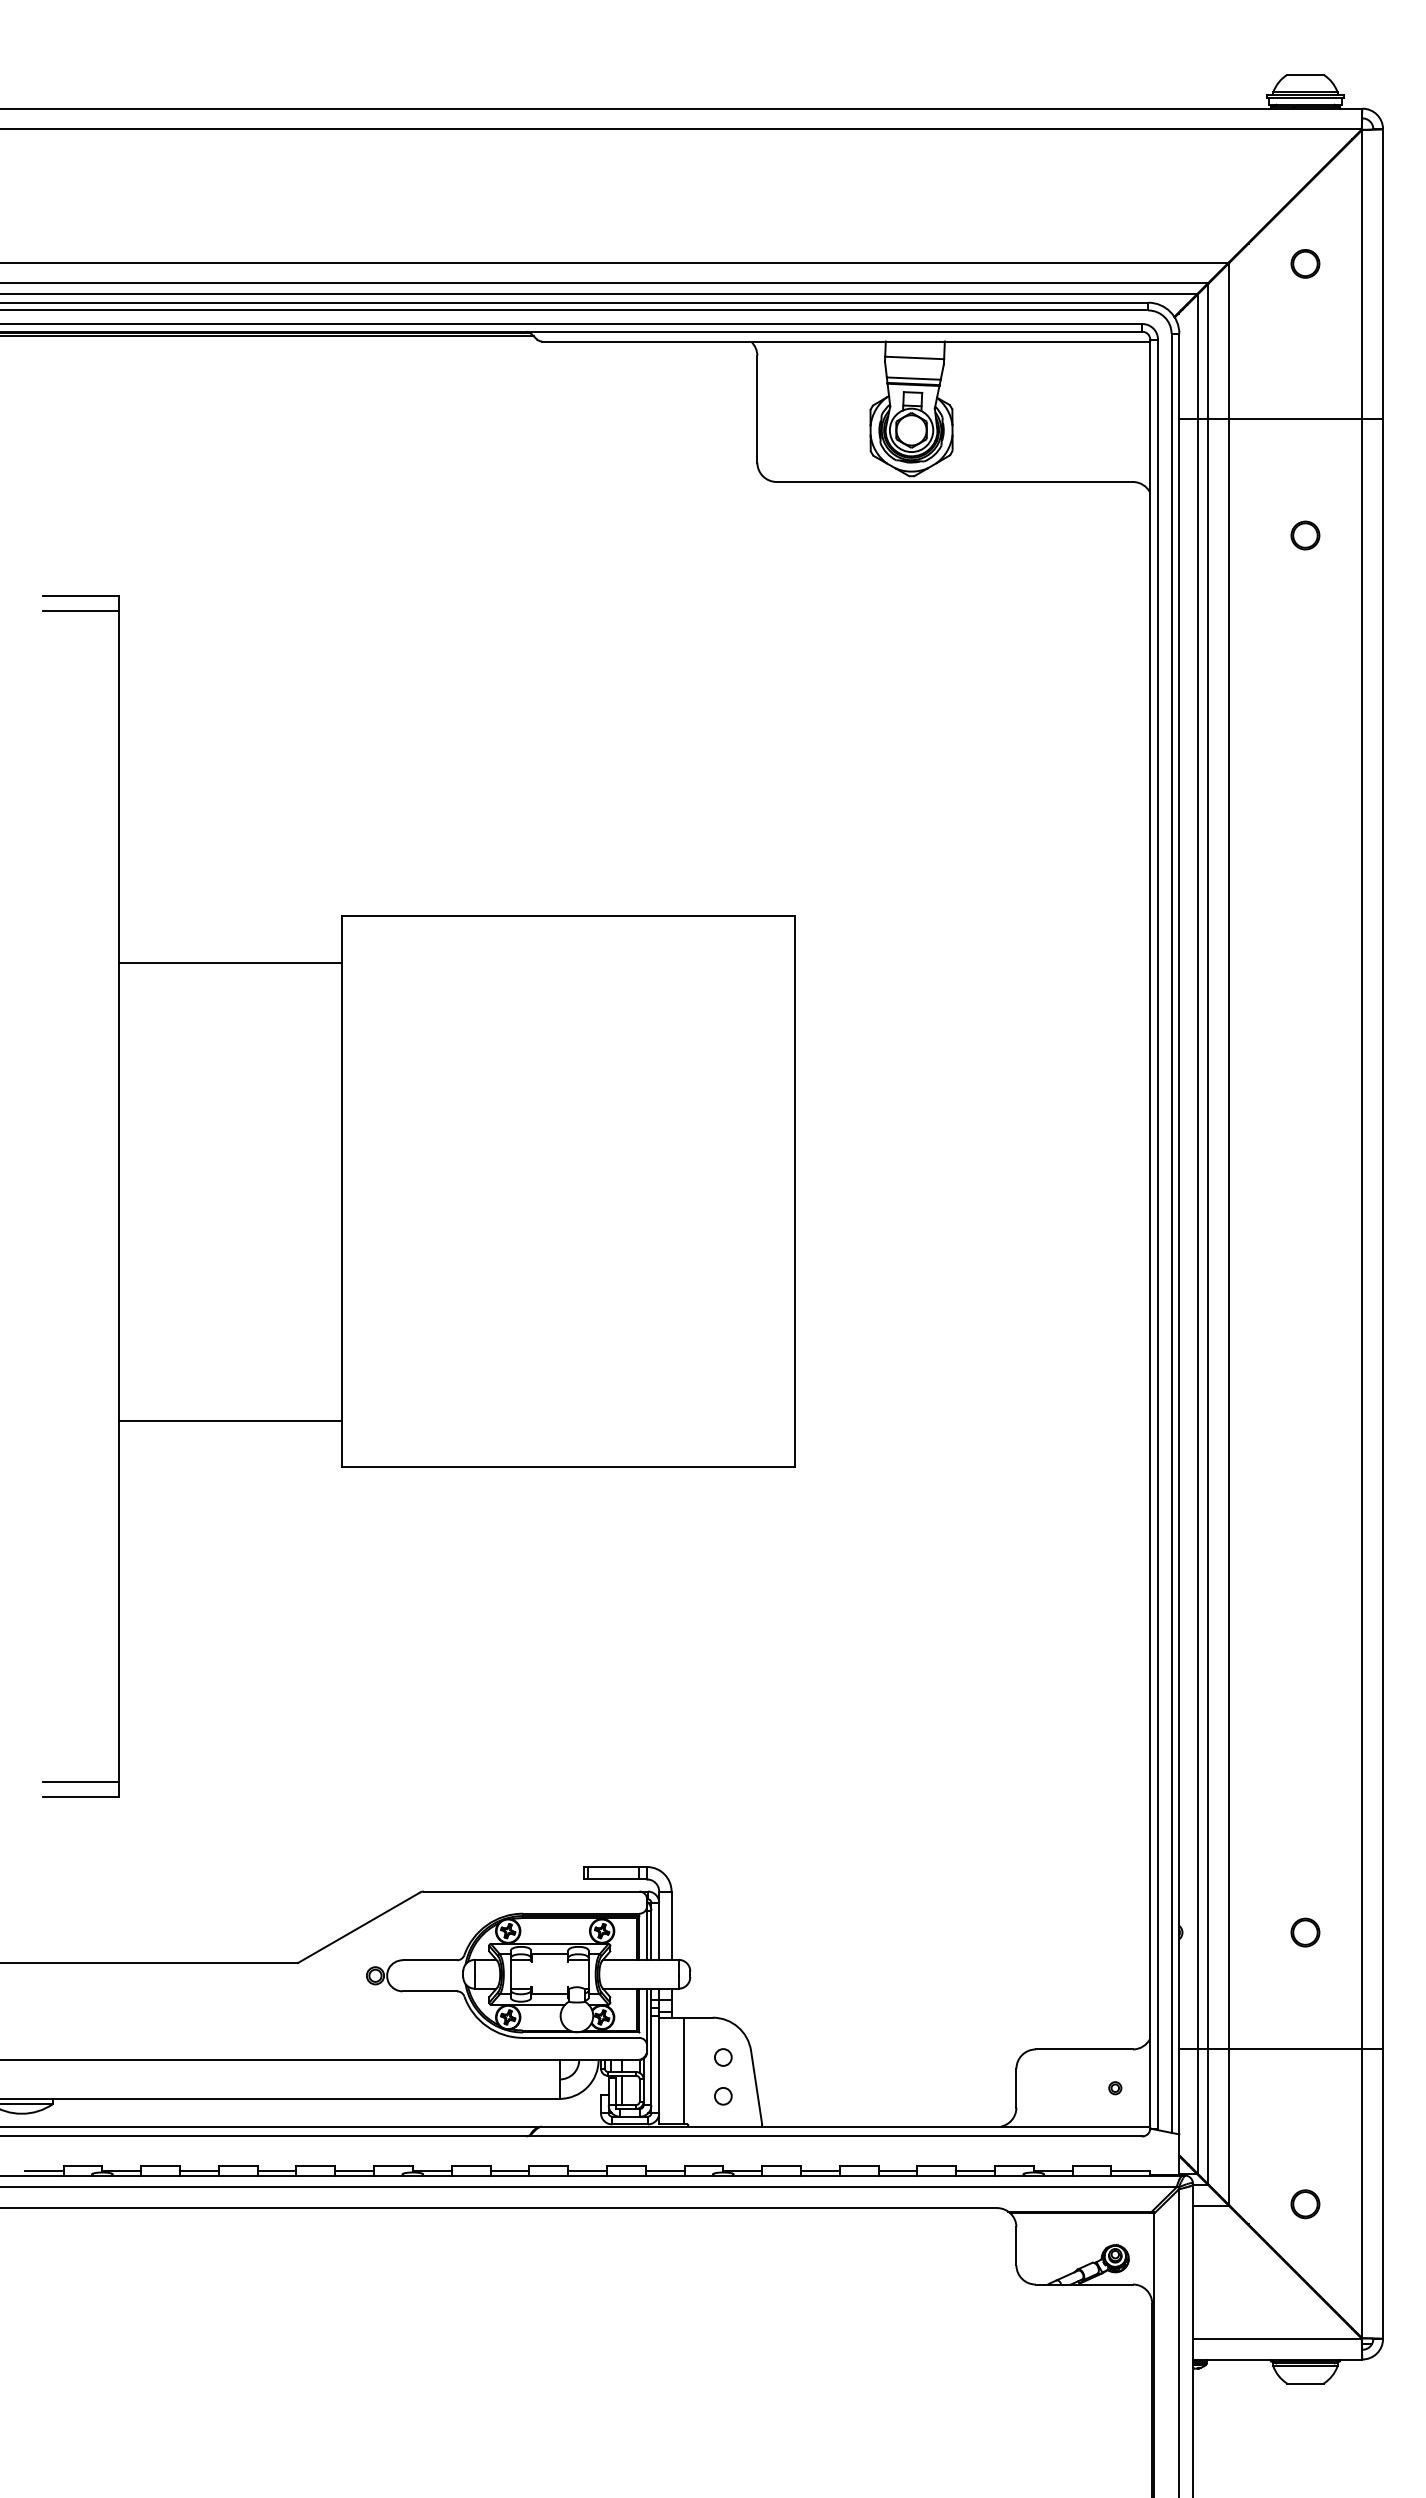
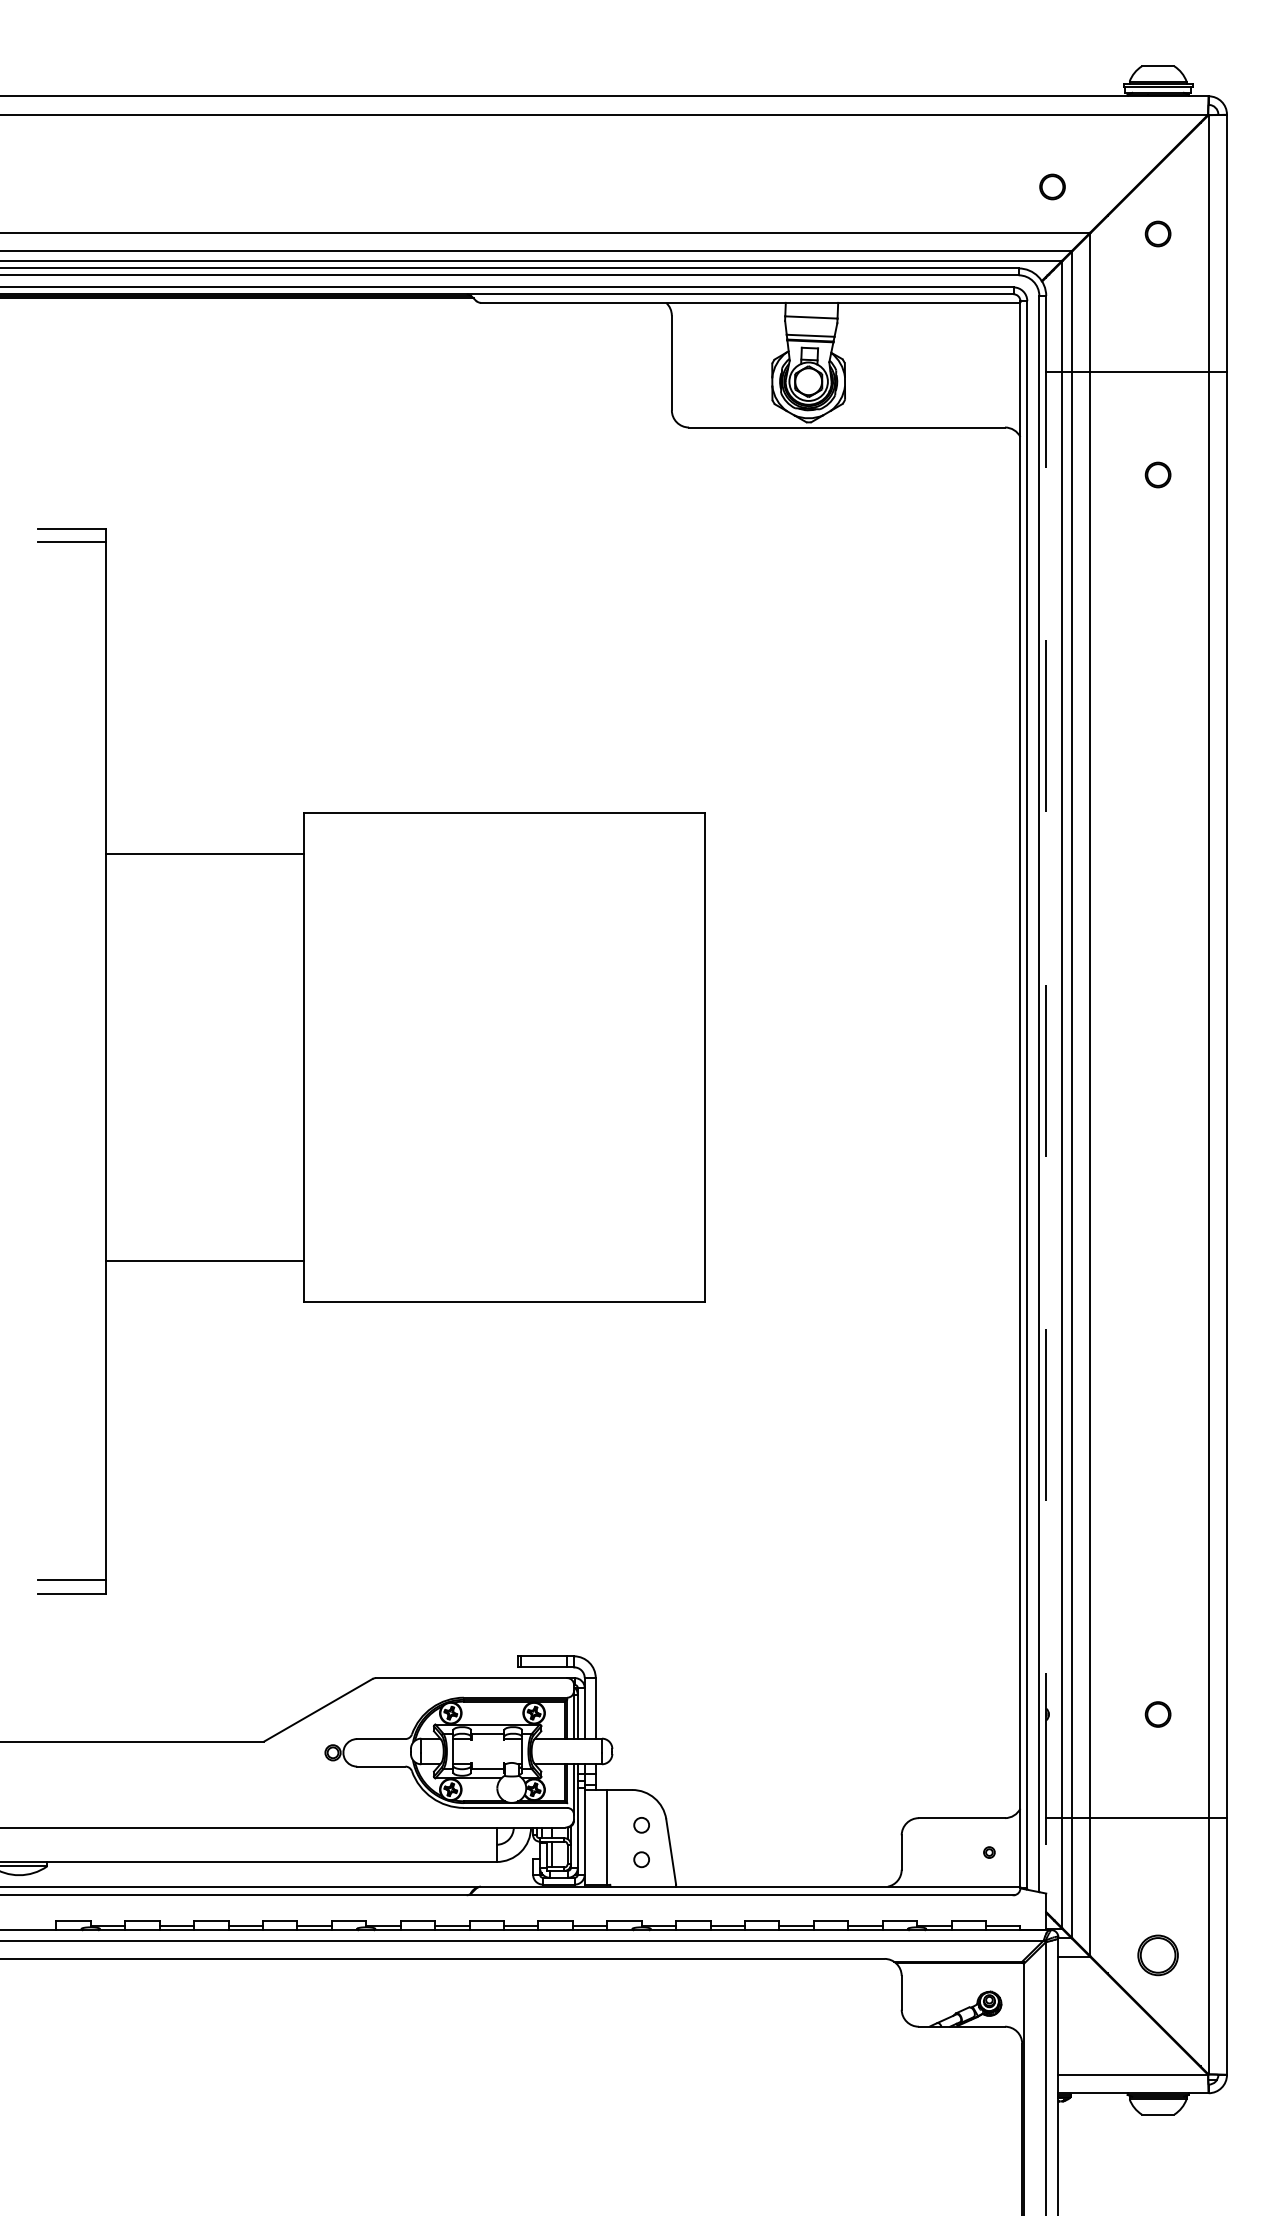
part: (1186, 210) -> (1052, 186), added
line: (1179, 1234) -> (1046, 1095), solid -> dashed
line: (43, 2170) -> (38, 1925), removed
part: (1305, 2204) -> (1158, 1955), size x1.6

